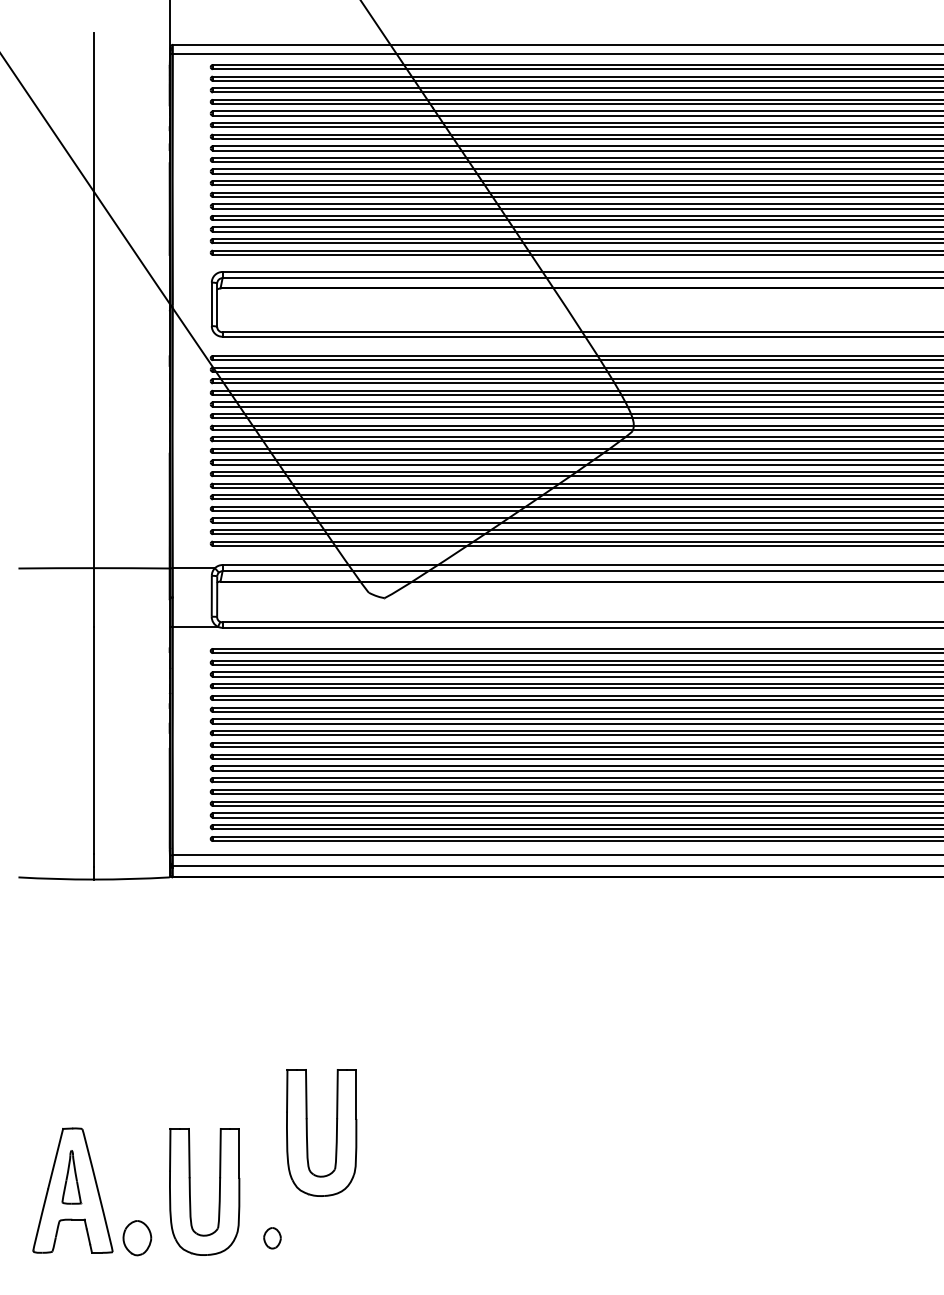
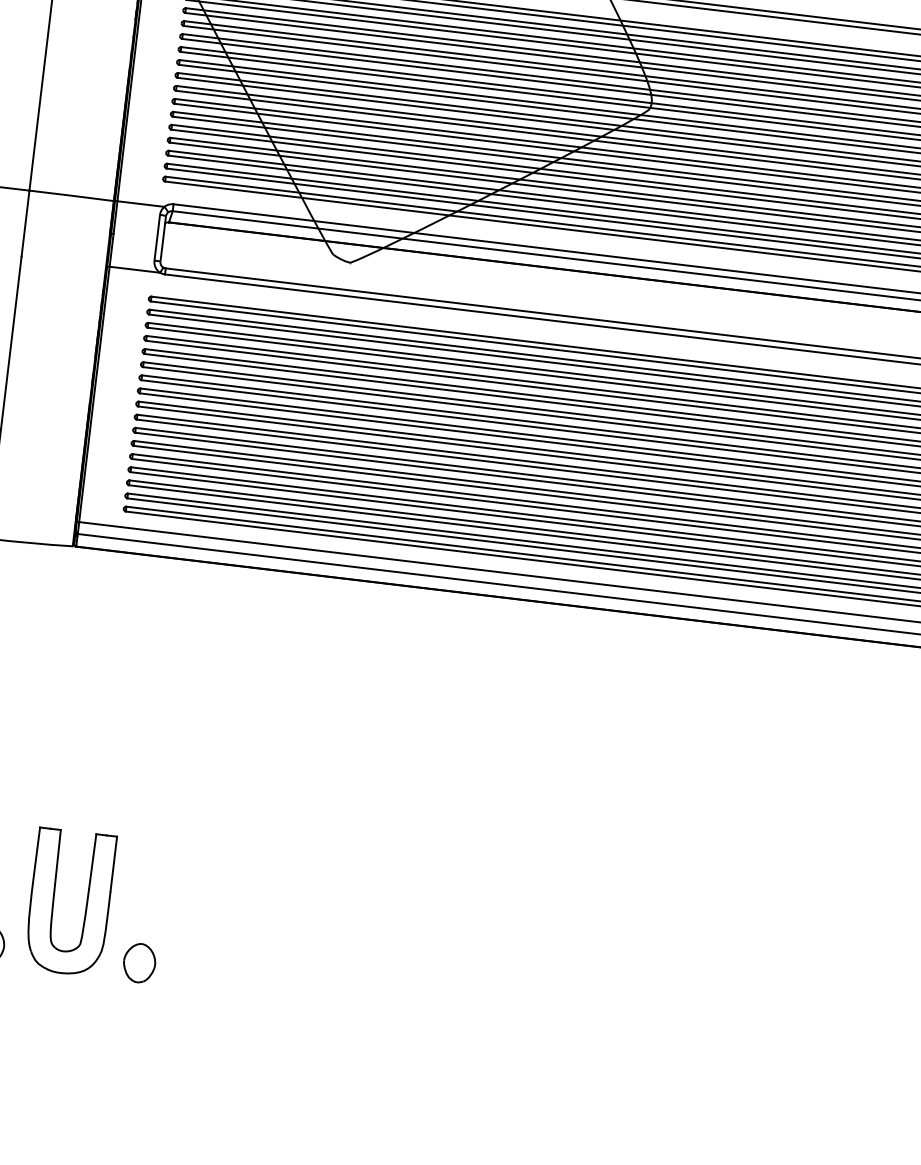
part: (307, 1132) -> (192, 849), removed
part: (272, 1238) -> (139, 963), size x1.67

